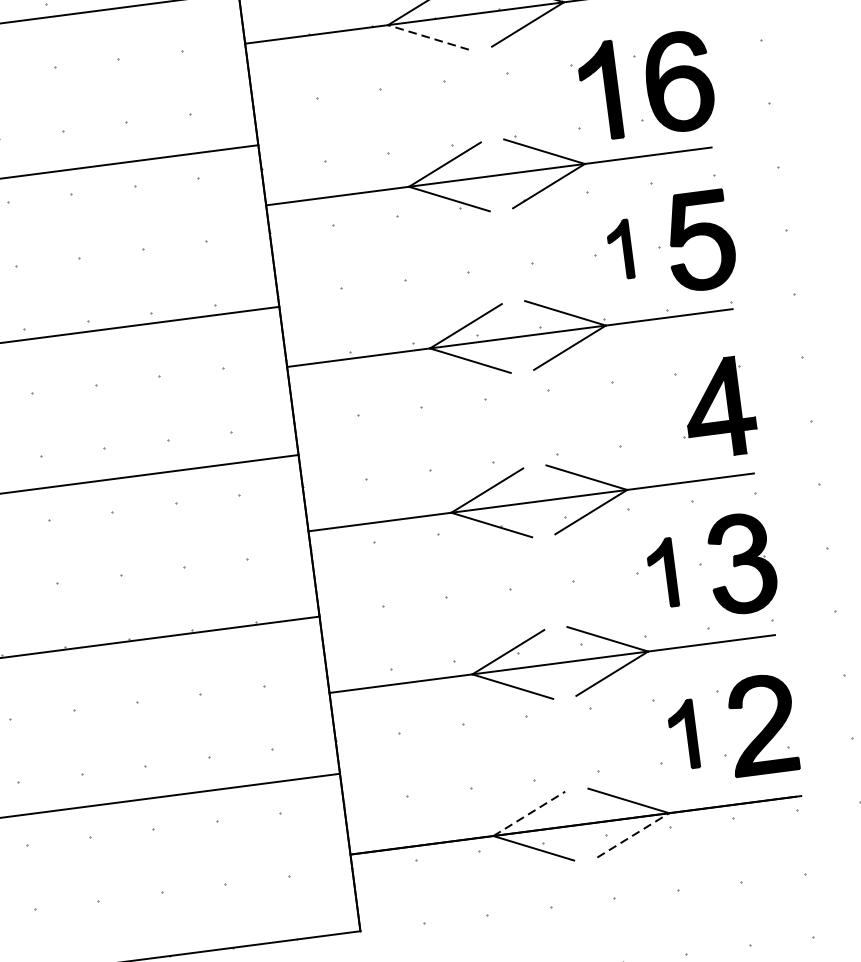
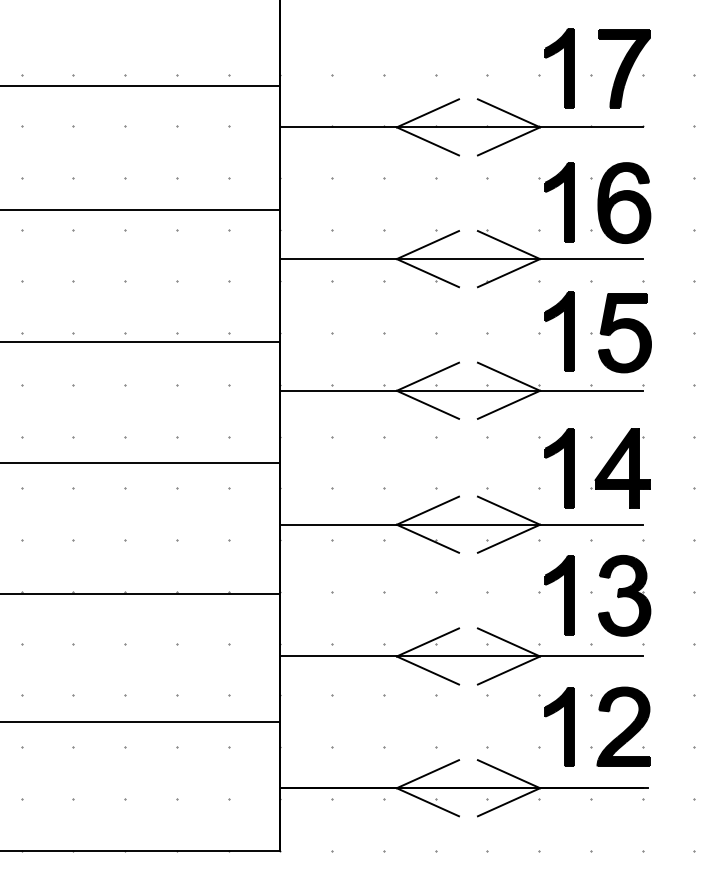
line: (427, 37) -> (427, 141), dashed -> solid
part: (620, 249) -> (559, 331), size x1.67
part: (642, 417) -> (559, 468), added
part: (662, 573) -> (559, 595), size x1.43
part: (683, 734) -> (559, 726), size x1.43
line: (529, 812) -> (428, 773), dashed -> solid
line: (633, 835) -> (509, 802), dashed -> solid

